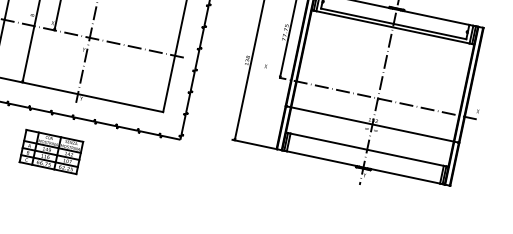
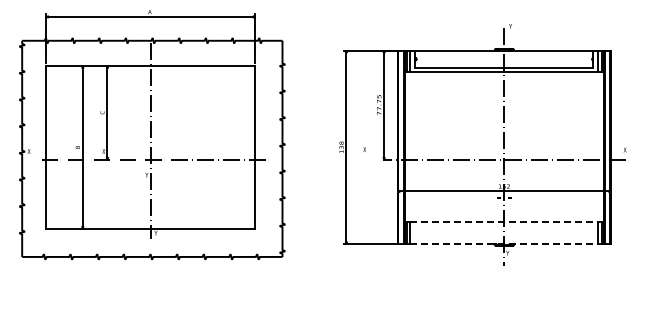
line: (367, 149) -> (504, 222), solid -> dashed
part: (51, 152) -> (133, 303), removed
line: (363, 167) -> (504, 244), solid -> dashed

